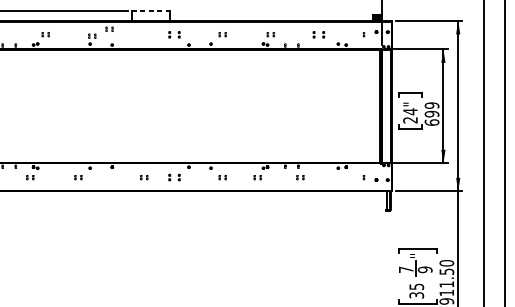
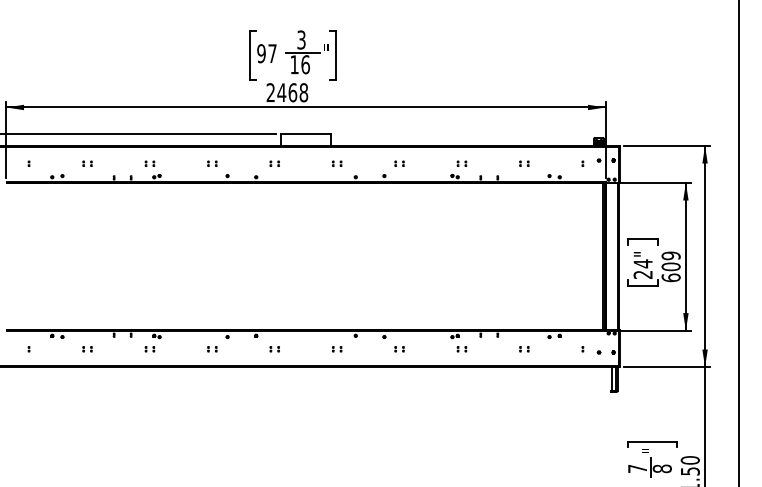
line: (150, 11) -> (306, 133), dashed -> solid
part: (109, 29) -> (274, 163), moved
part: (45, 34) -> (149, 163), moved
part: (174, 34) -> (337, 163), size x0.62
part: (319, 34) -> (524, 163), size x0.62
part: (92, 35) -> (212, 163), moved
text: (431, 113) -> (670, 266), 699 -> 609
part: (144, 177) -> (274, 349), moved
part: (174, 177) -> (337, 349), size x0.62
part: (257, 177) -> (461, 349), moved
part: (300, 177) -> (524, 349), moved
text: (425, 269) -> (662, 468), 9 -> 8

